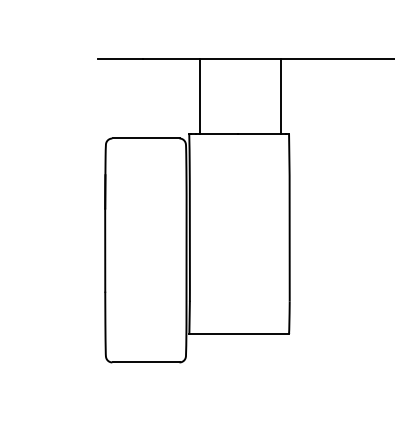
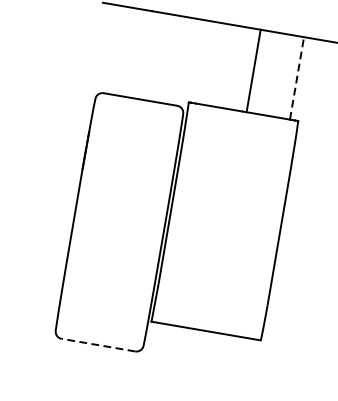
line: (199, 95) -> (253, 70), moved
line: (281, 96) -> (297, 78), solid -> dashed
line: (145, 362) -> (98, 345), solid -> dashed

